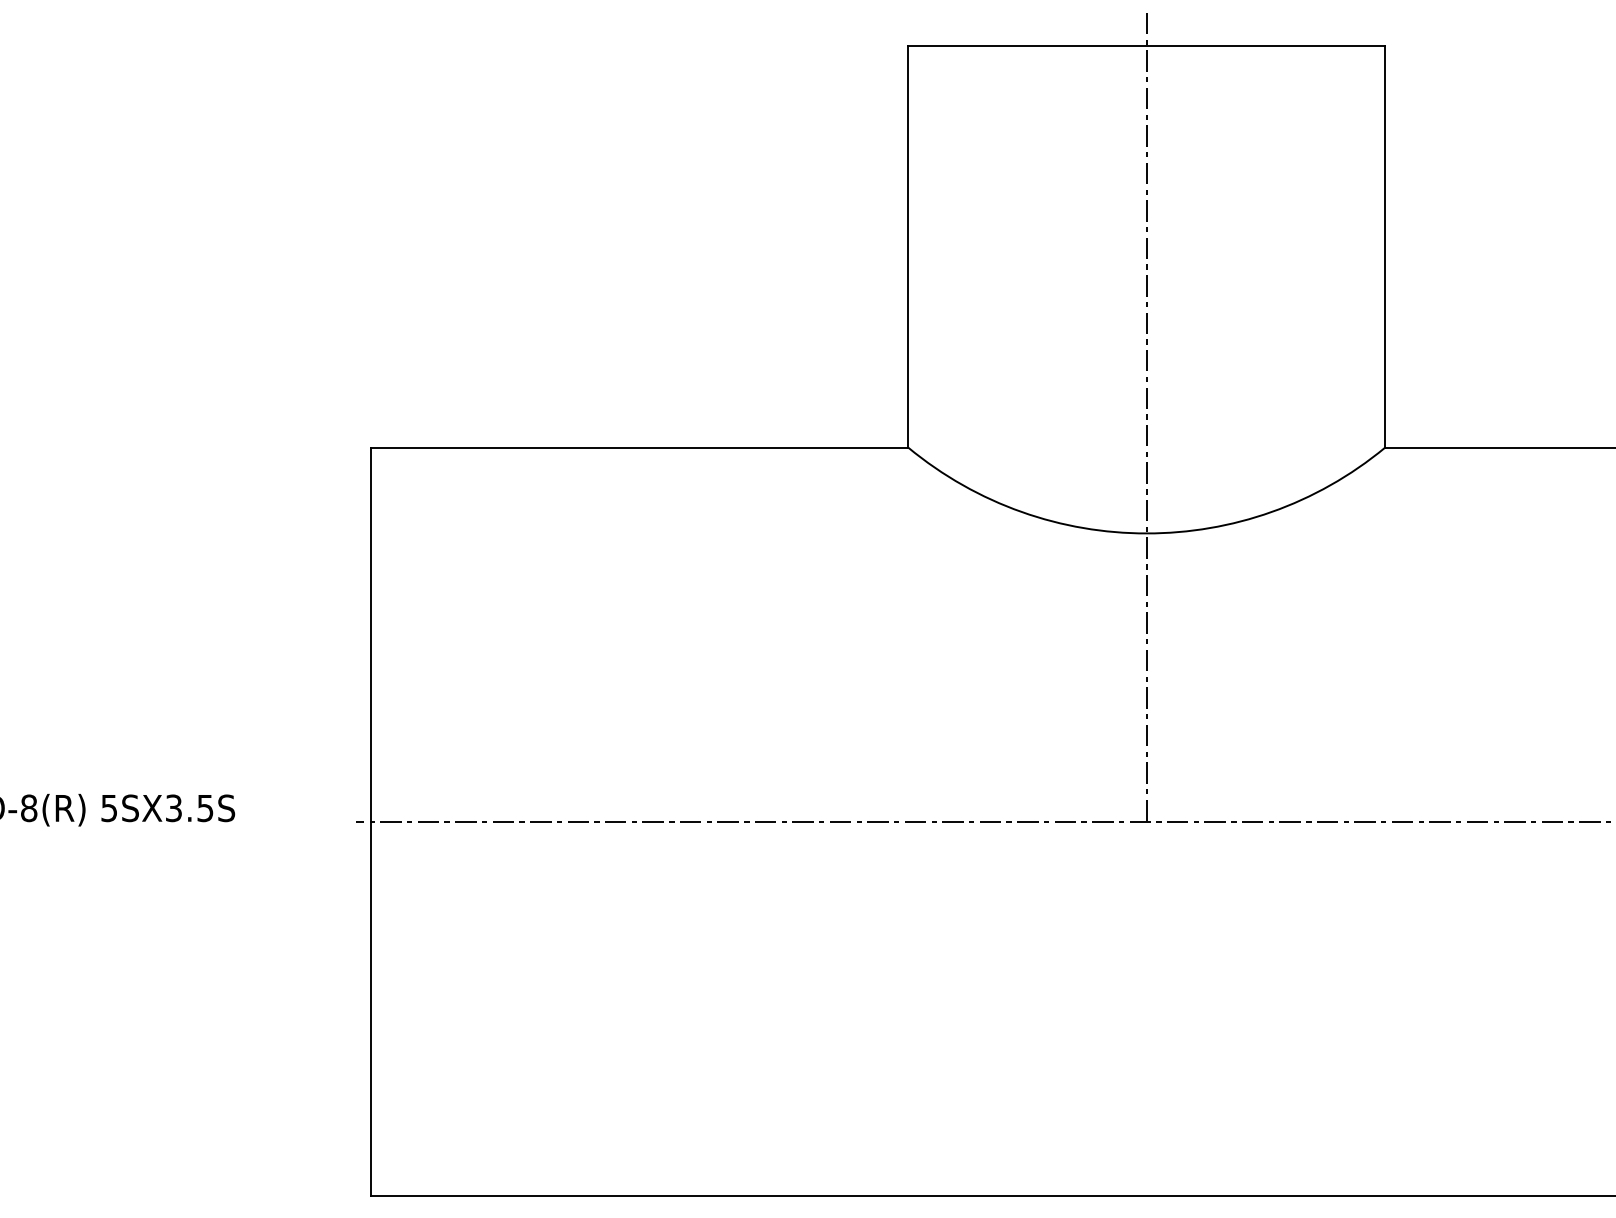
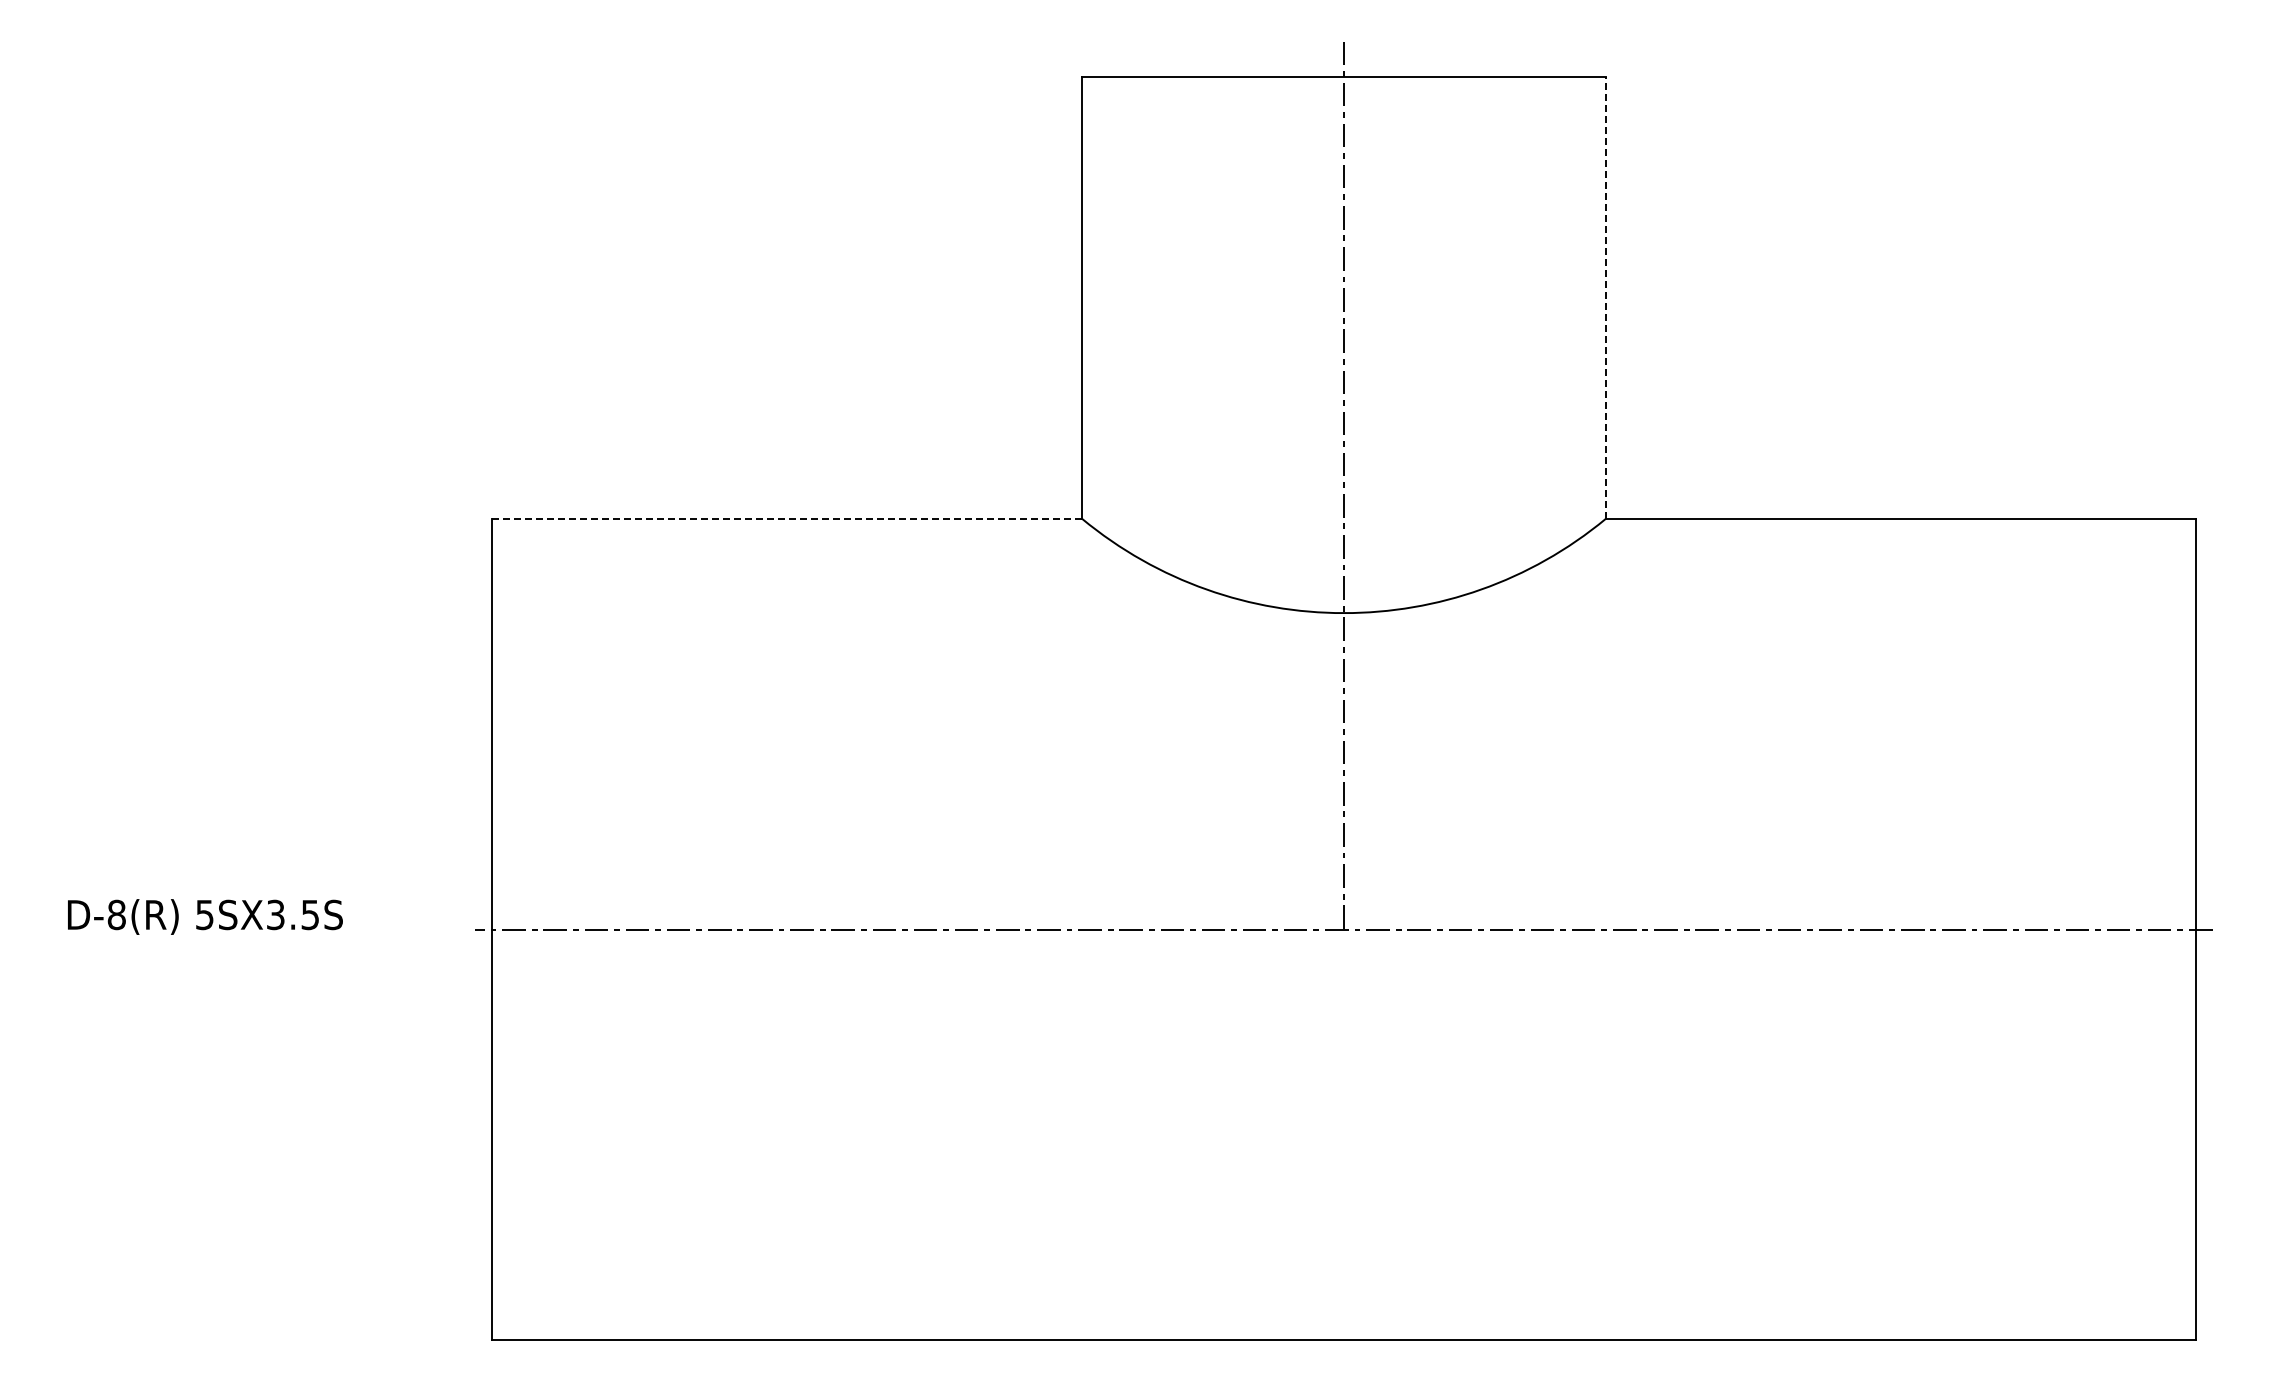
line: (1384, 246) -> (1605, 298), solid -> dashed
line: (639, 447) -> (786, 518), solid -> dashed

